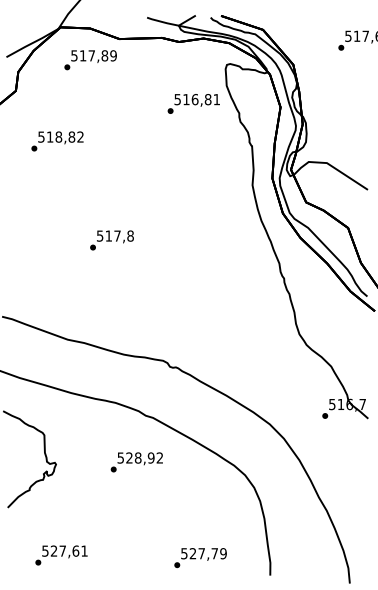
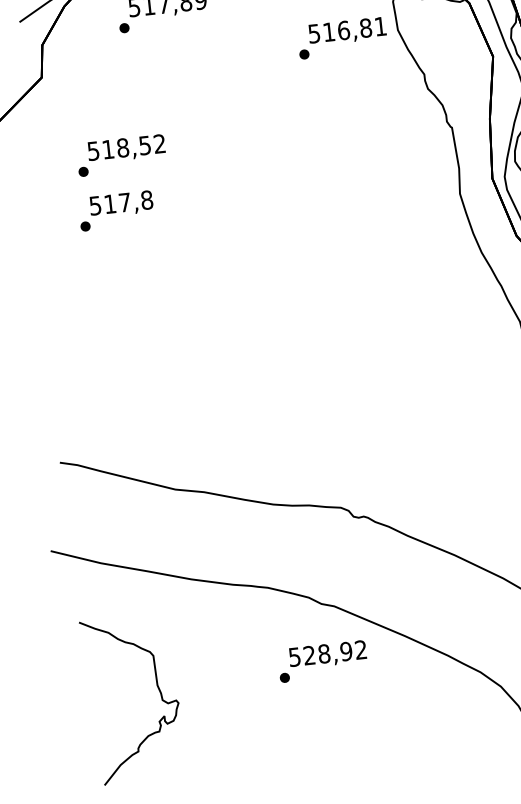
text: (193, 103) -> (341, 37), moved
text: (71, 136) -> (144, 144), 518,82 -> 518,52
text: (111, 240) -> (115, 211), moved
text: (136, 462) -> (322, 661), moved

